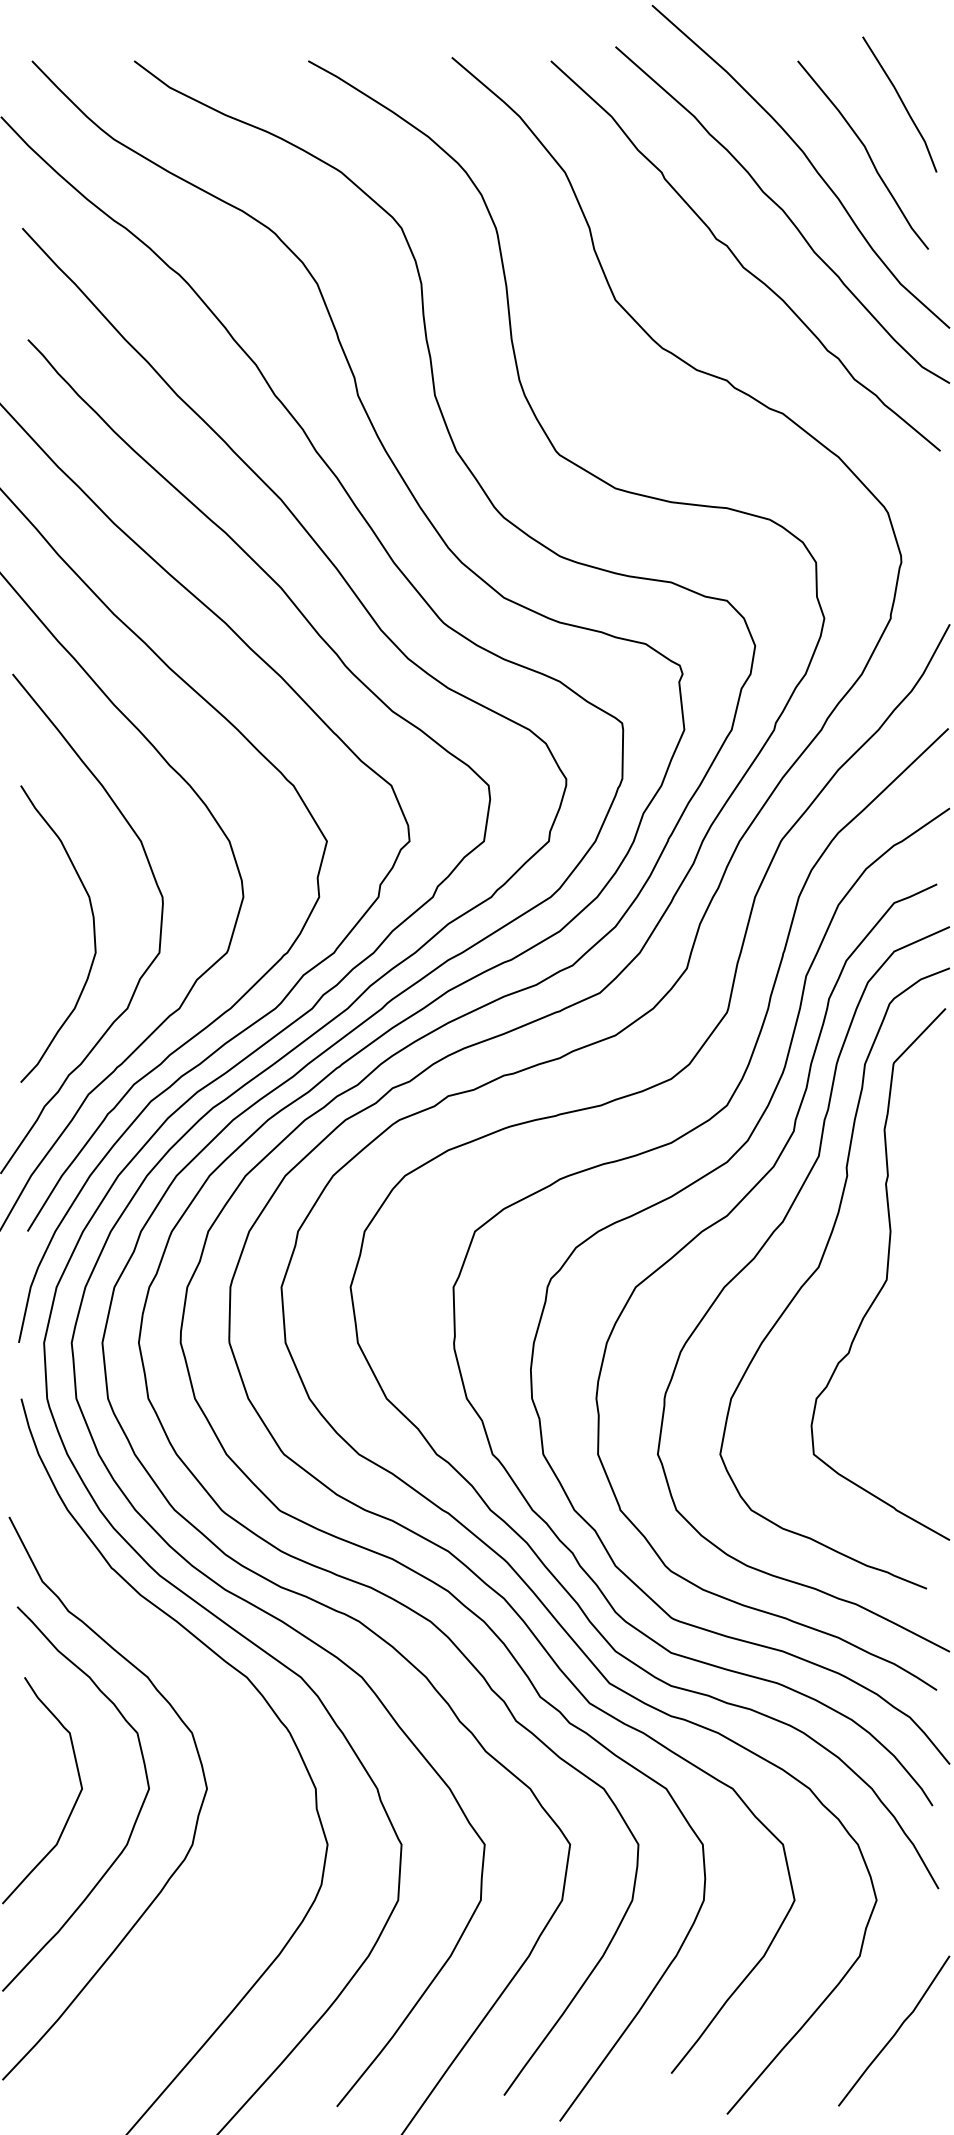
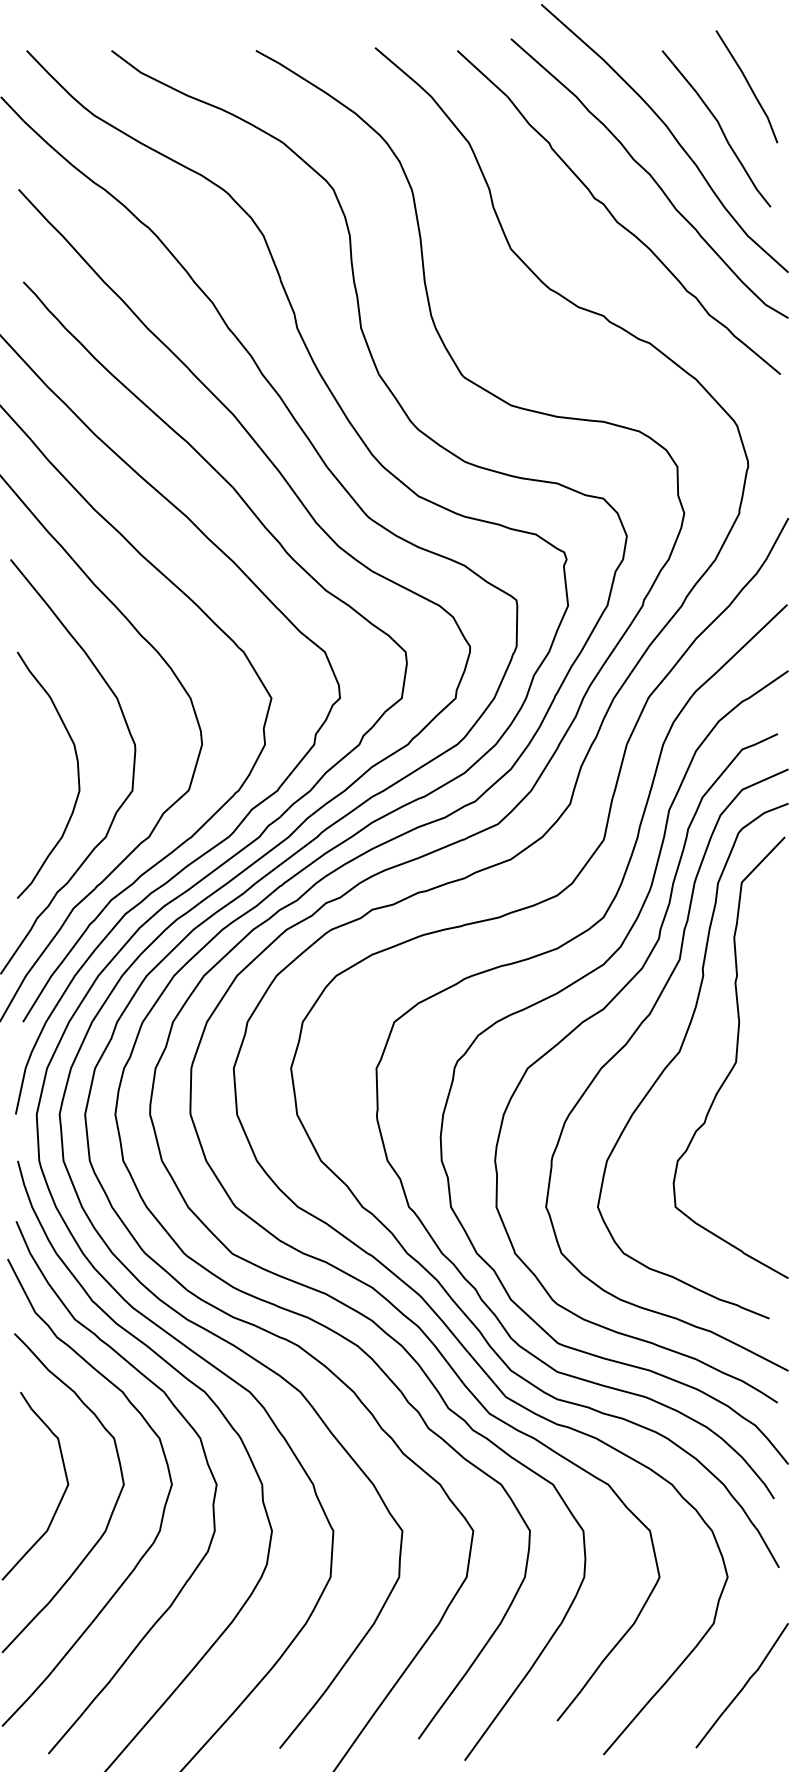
curve: (247, 1759) -> (205, 1460), added

